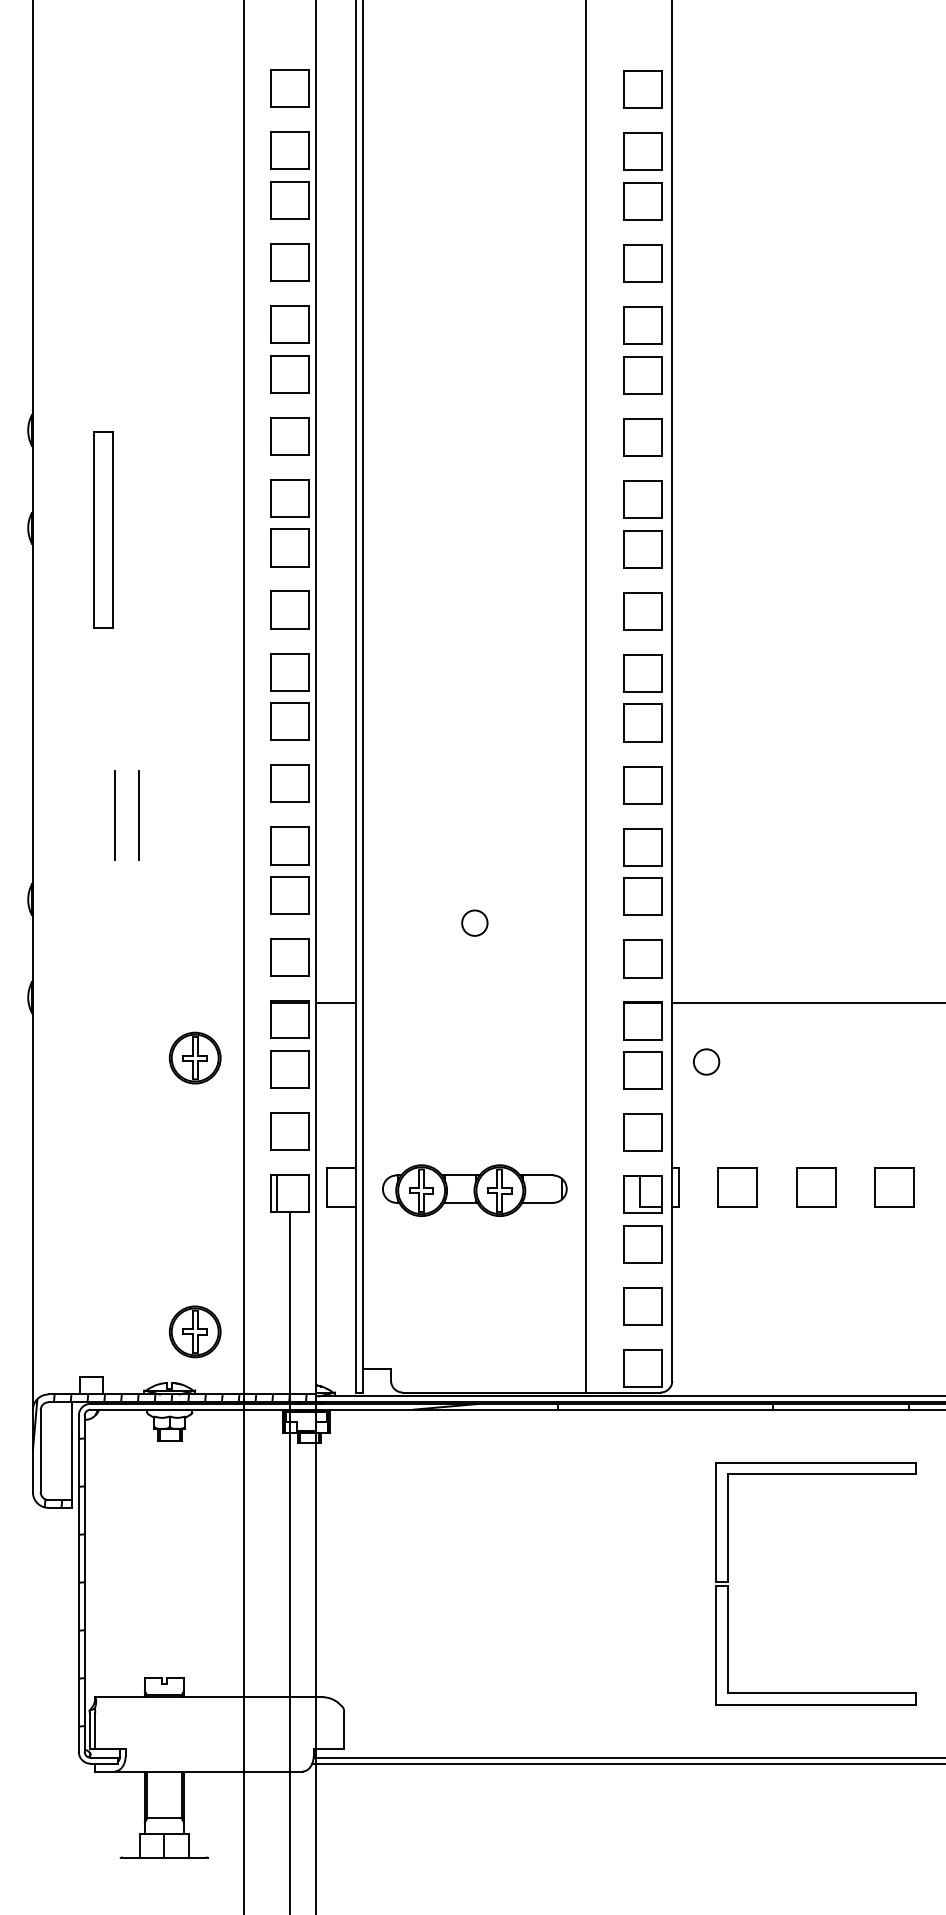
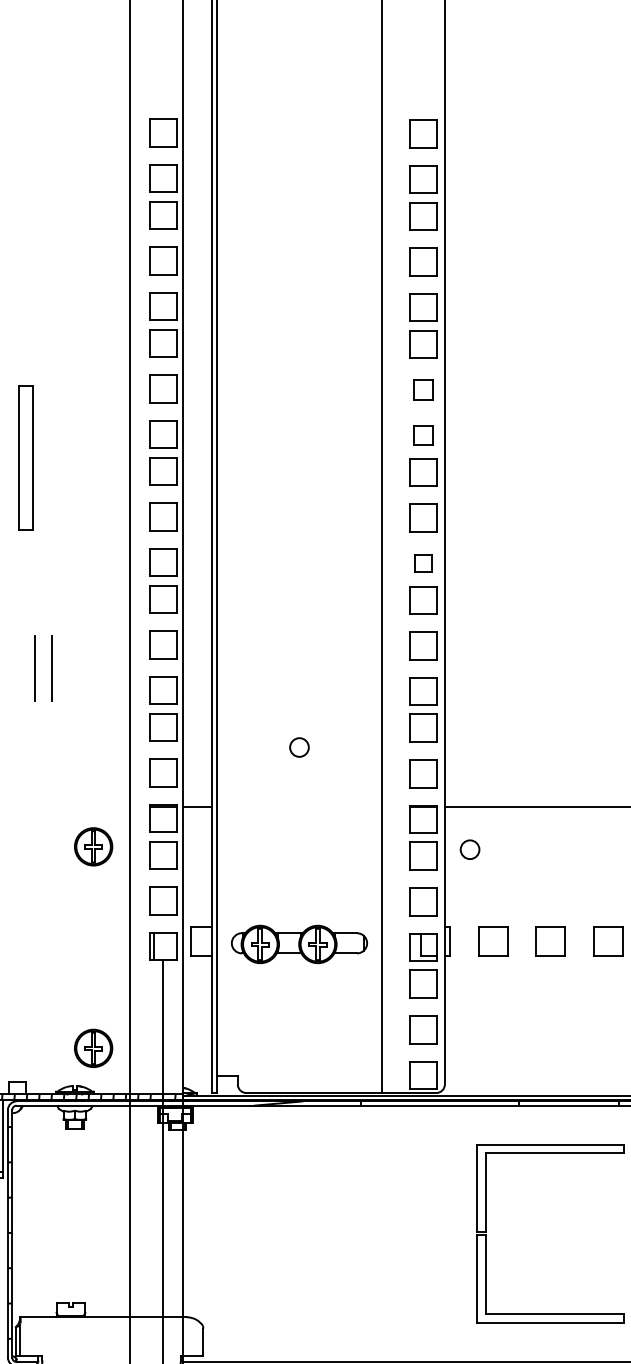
part: (642, 437) -> (422, 389), size x0.7
part: (642, 499) -> (422, 435), size x0.7
part: (642, 673) -> (422, 563), size x0.6

